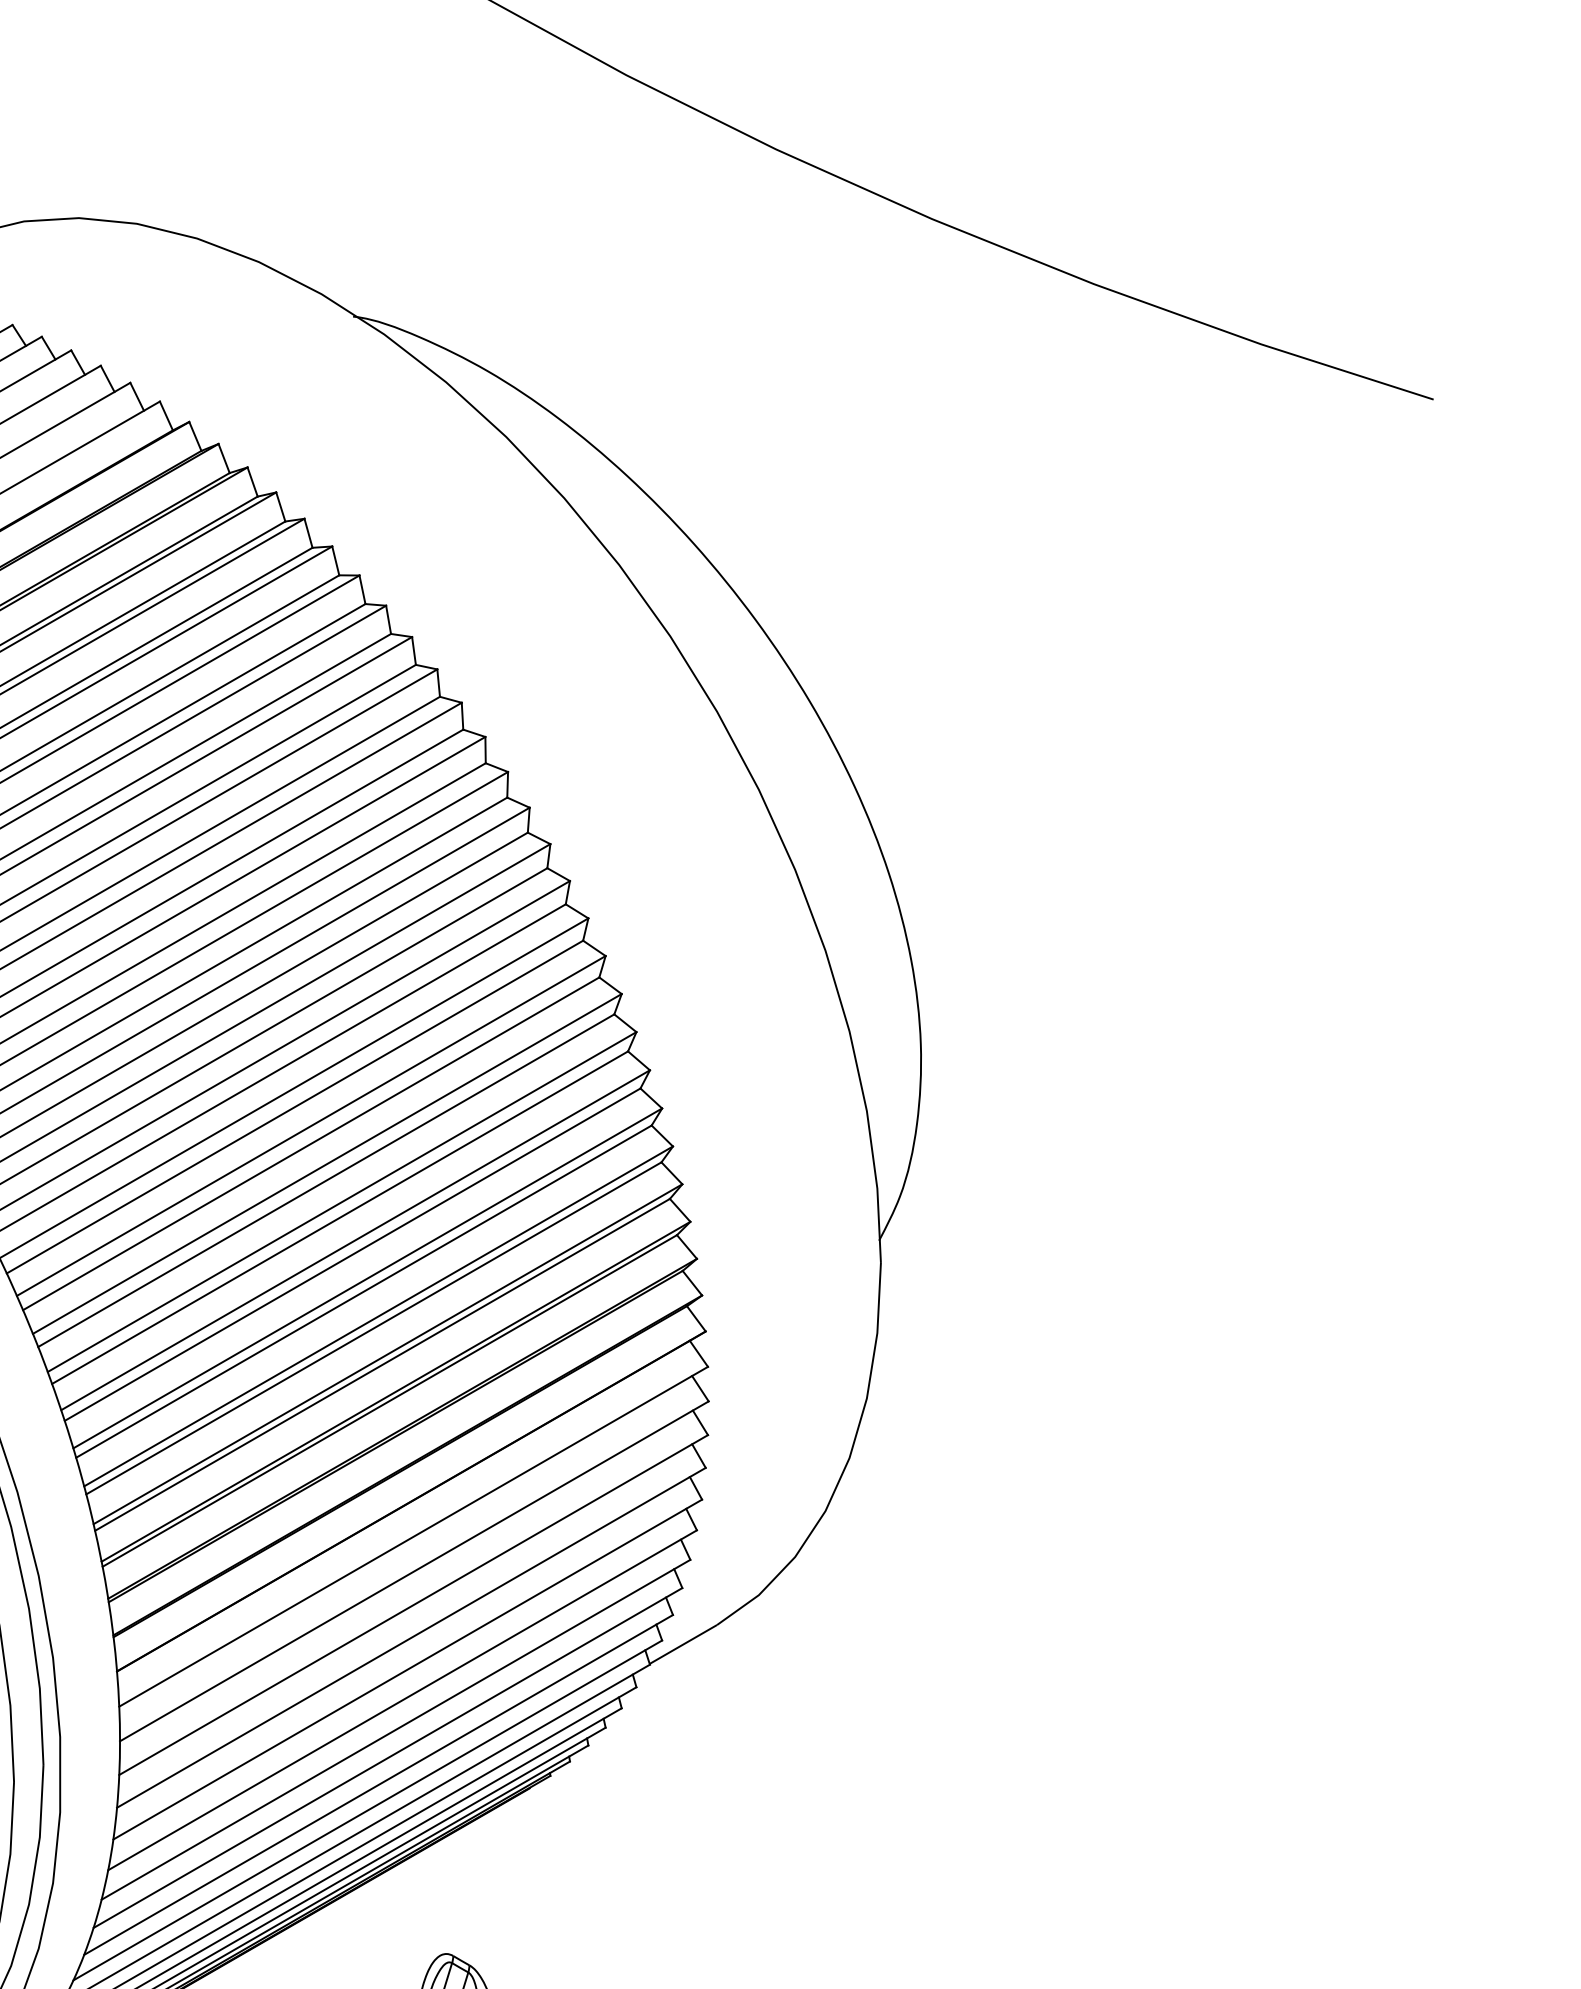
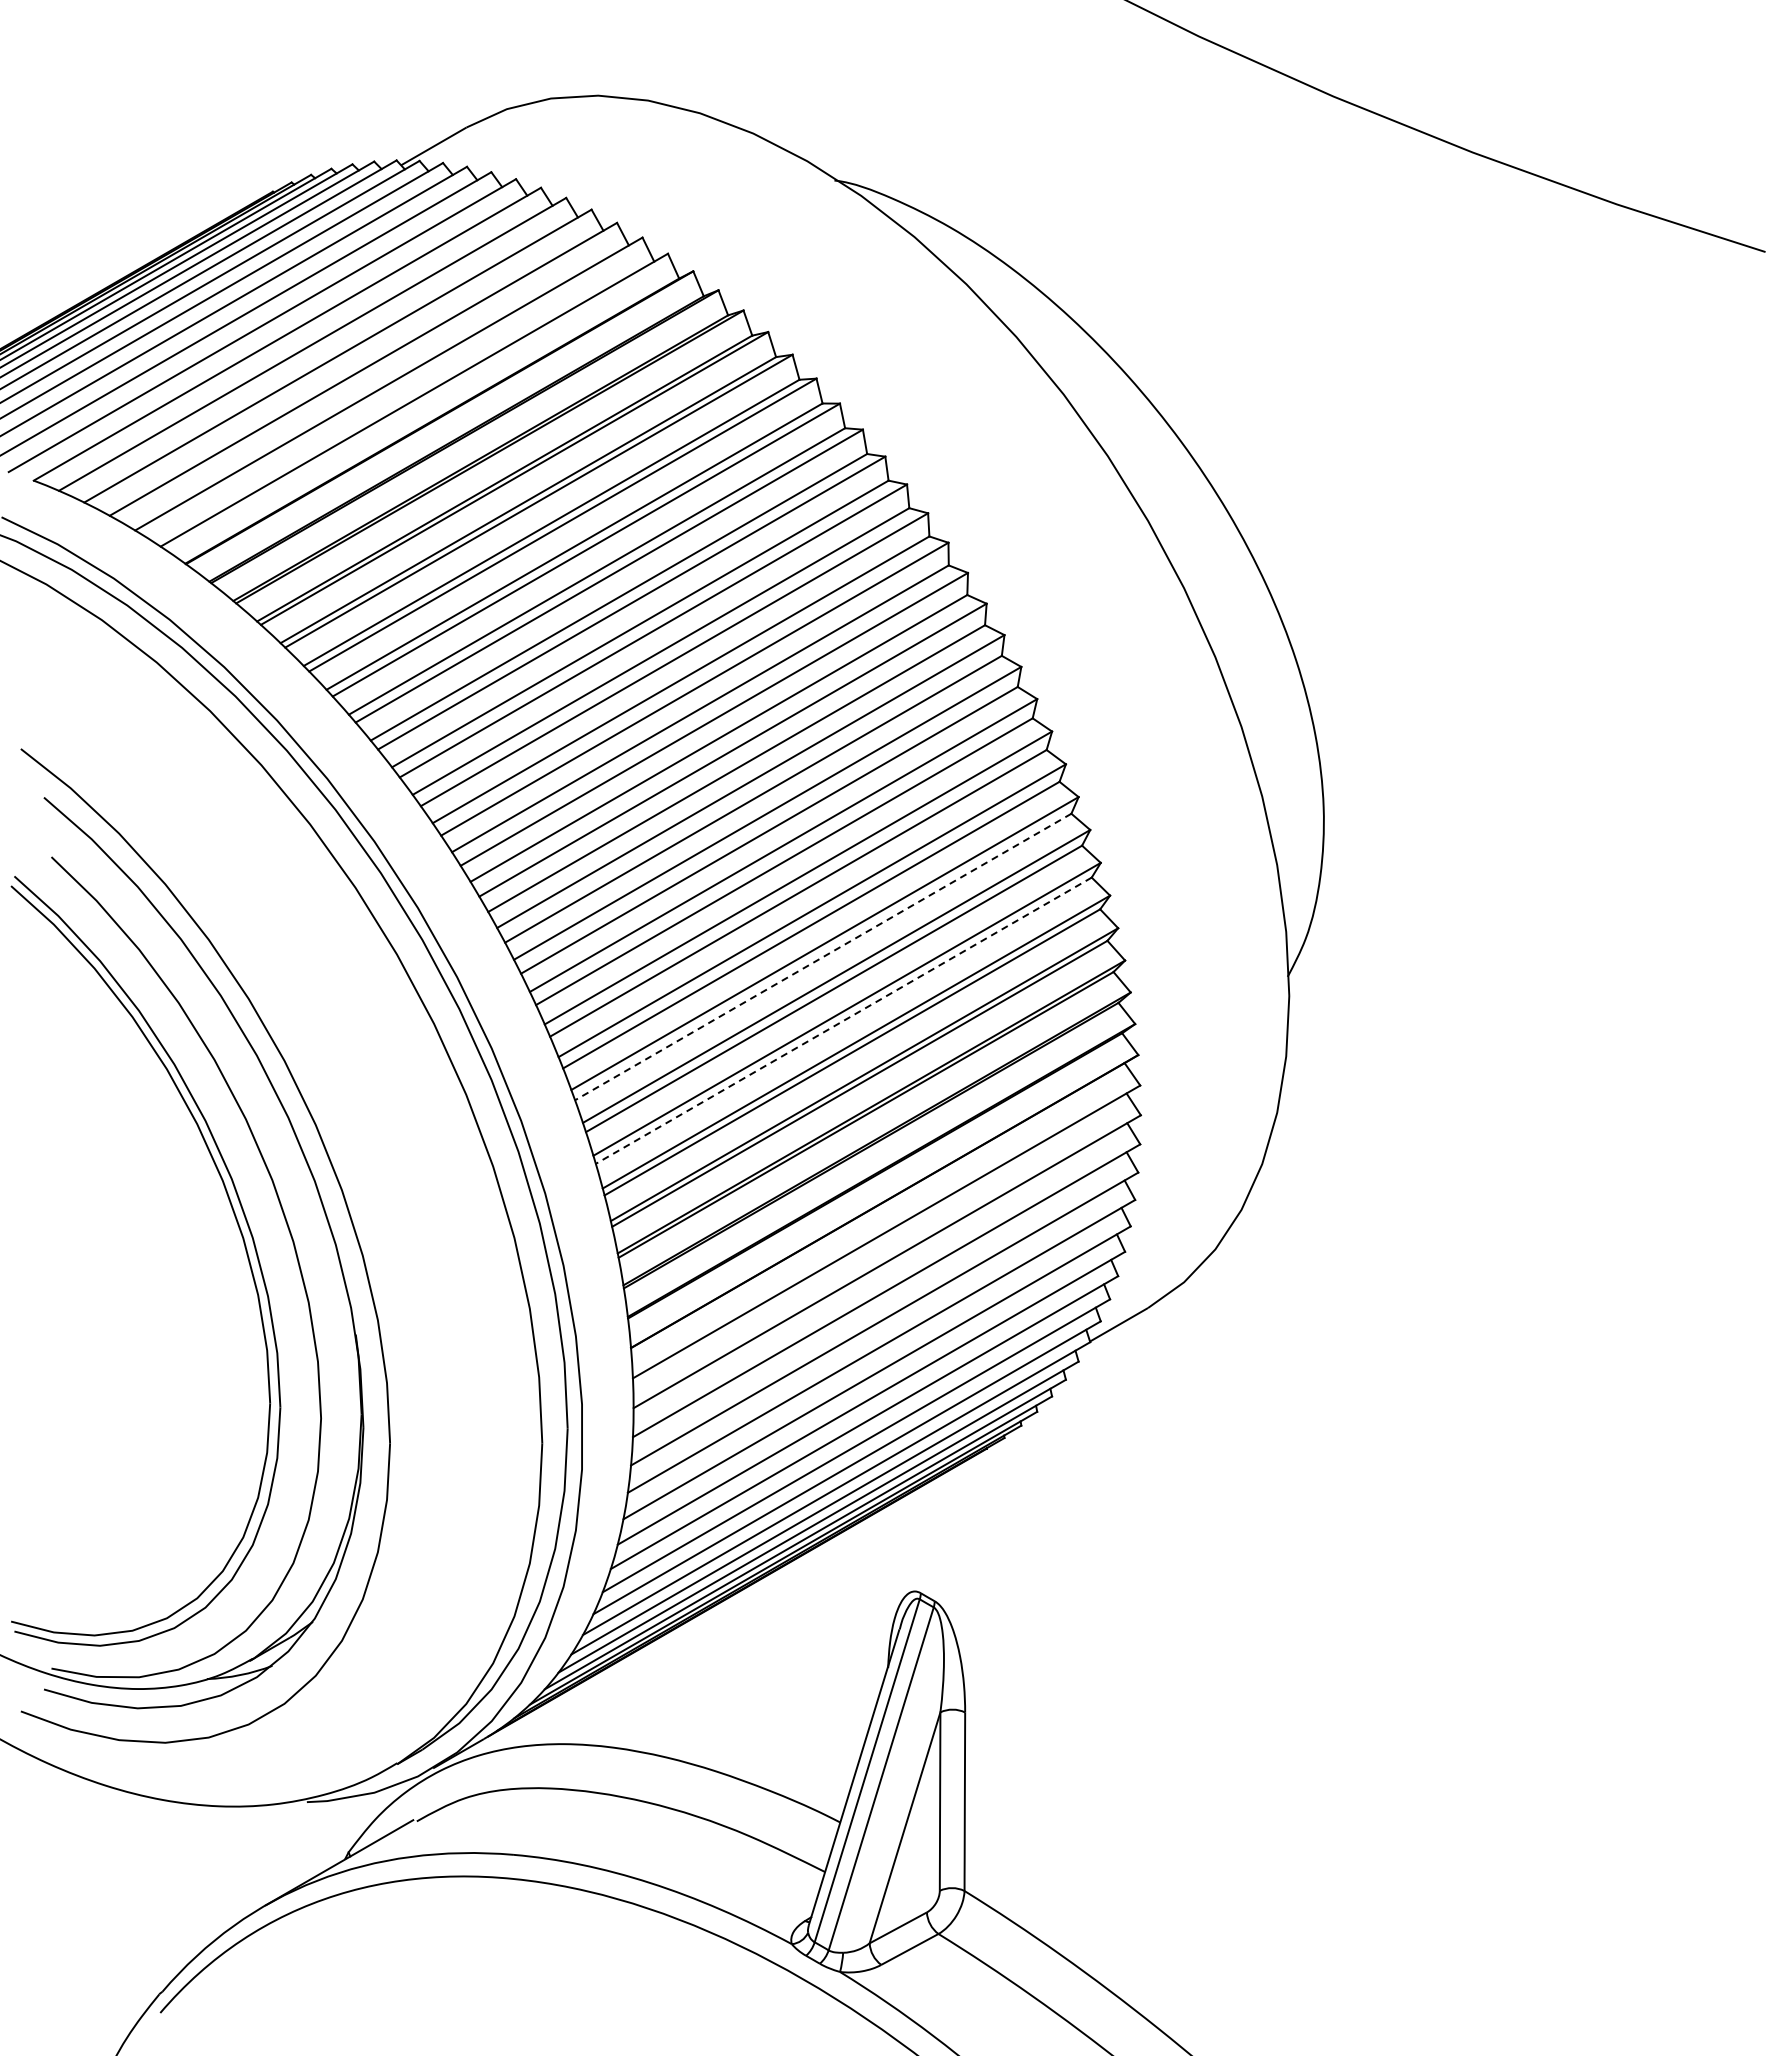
line: (340, 1218) -> (823, 957), solid -> dashed
line: (363, 1291) -> (843, 1020), solid -> dashed

